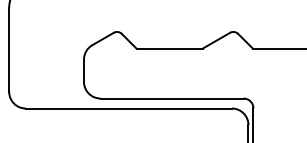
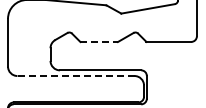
line: (170, 49) -> (99, 42), solid -> dashed
line: (129, 109) -> (76, 76), solid -> dashed

